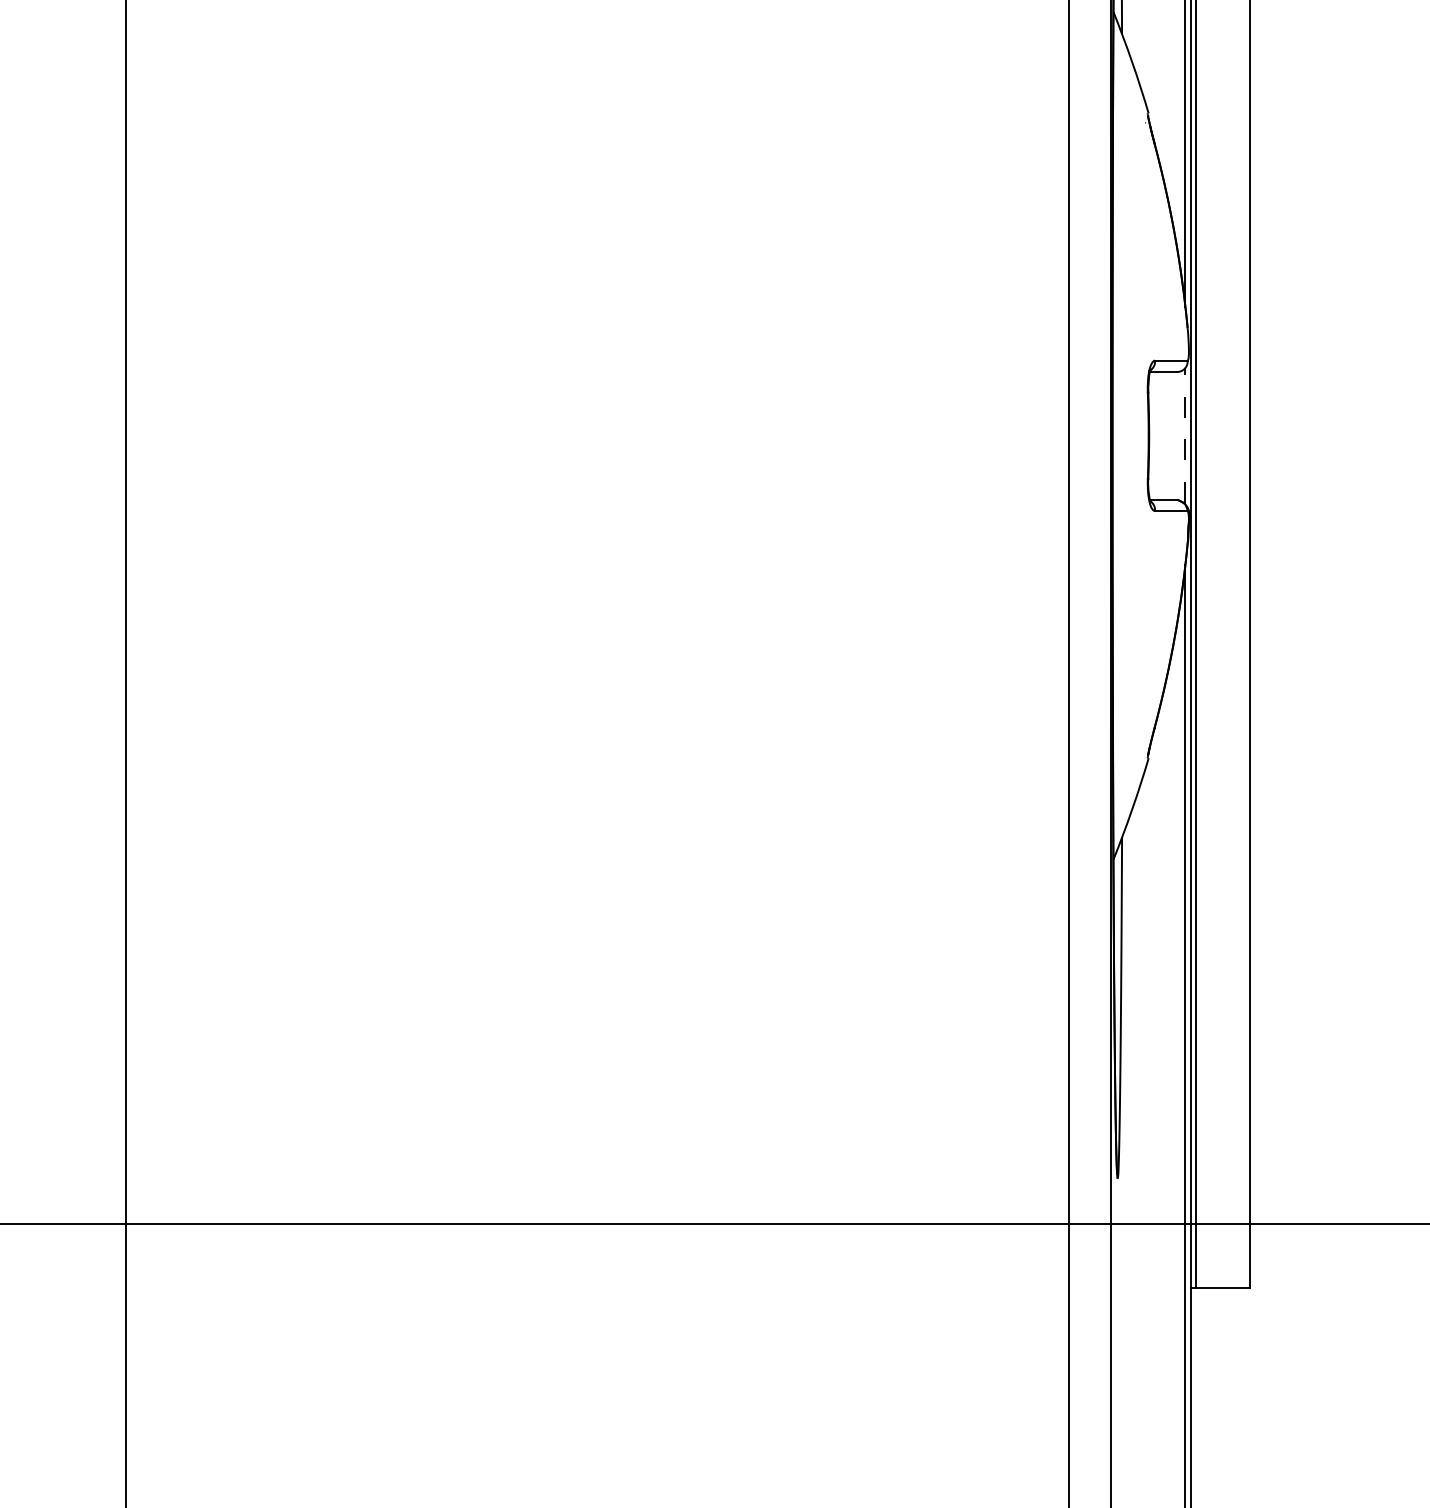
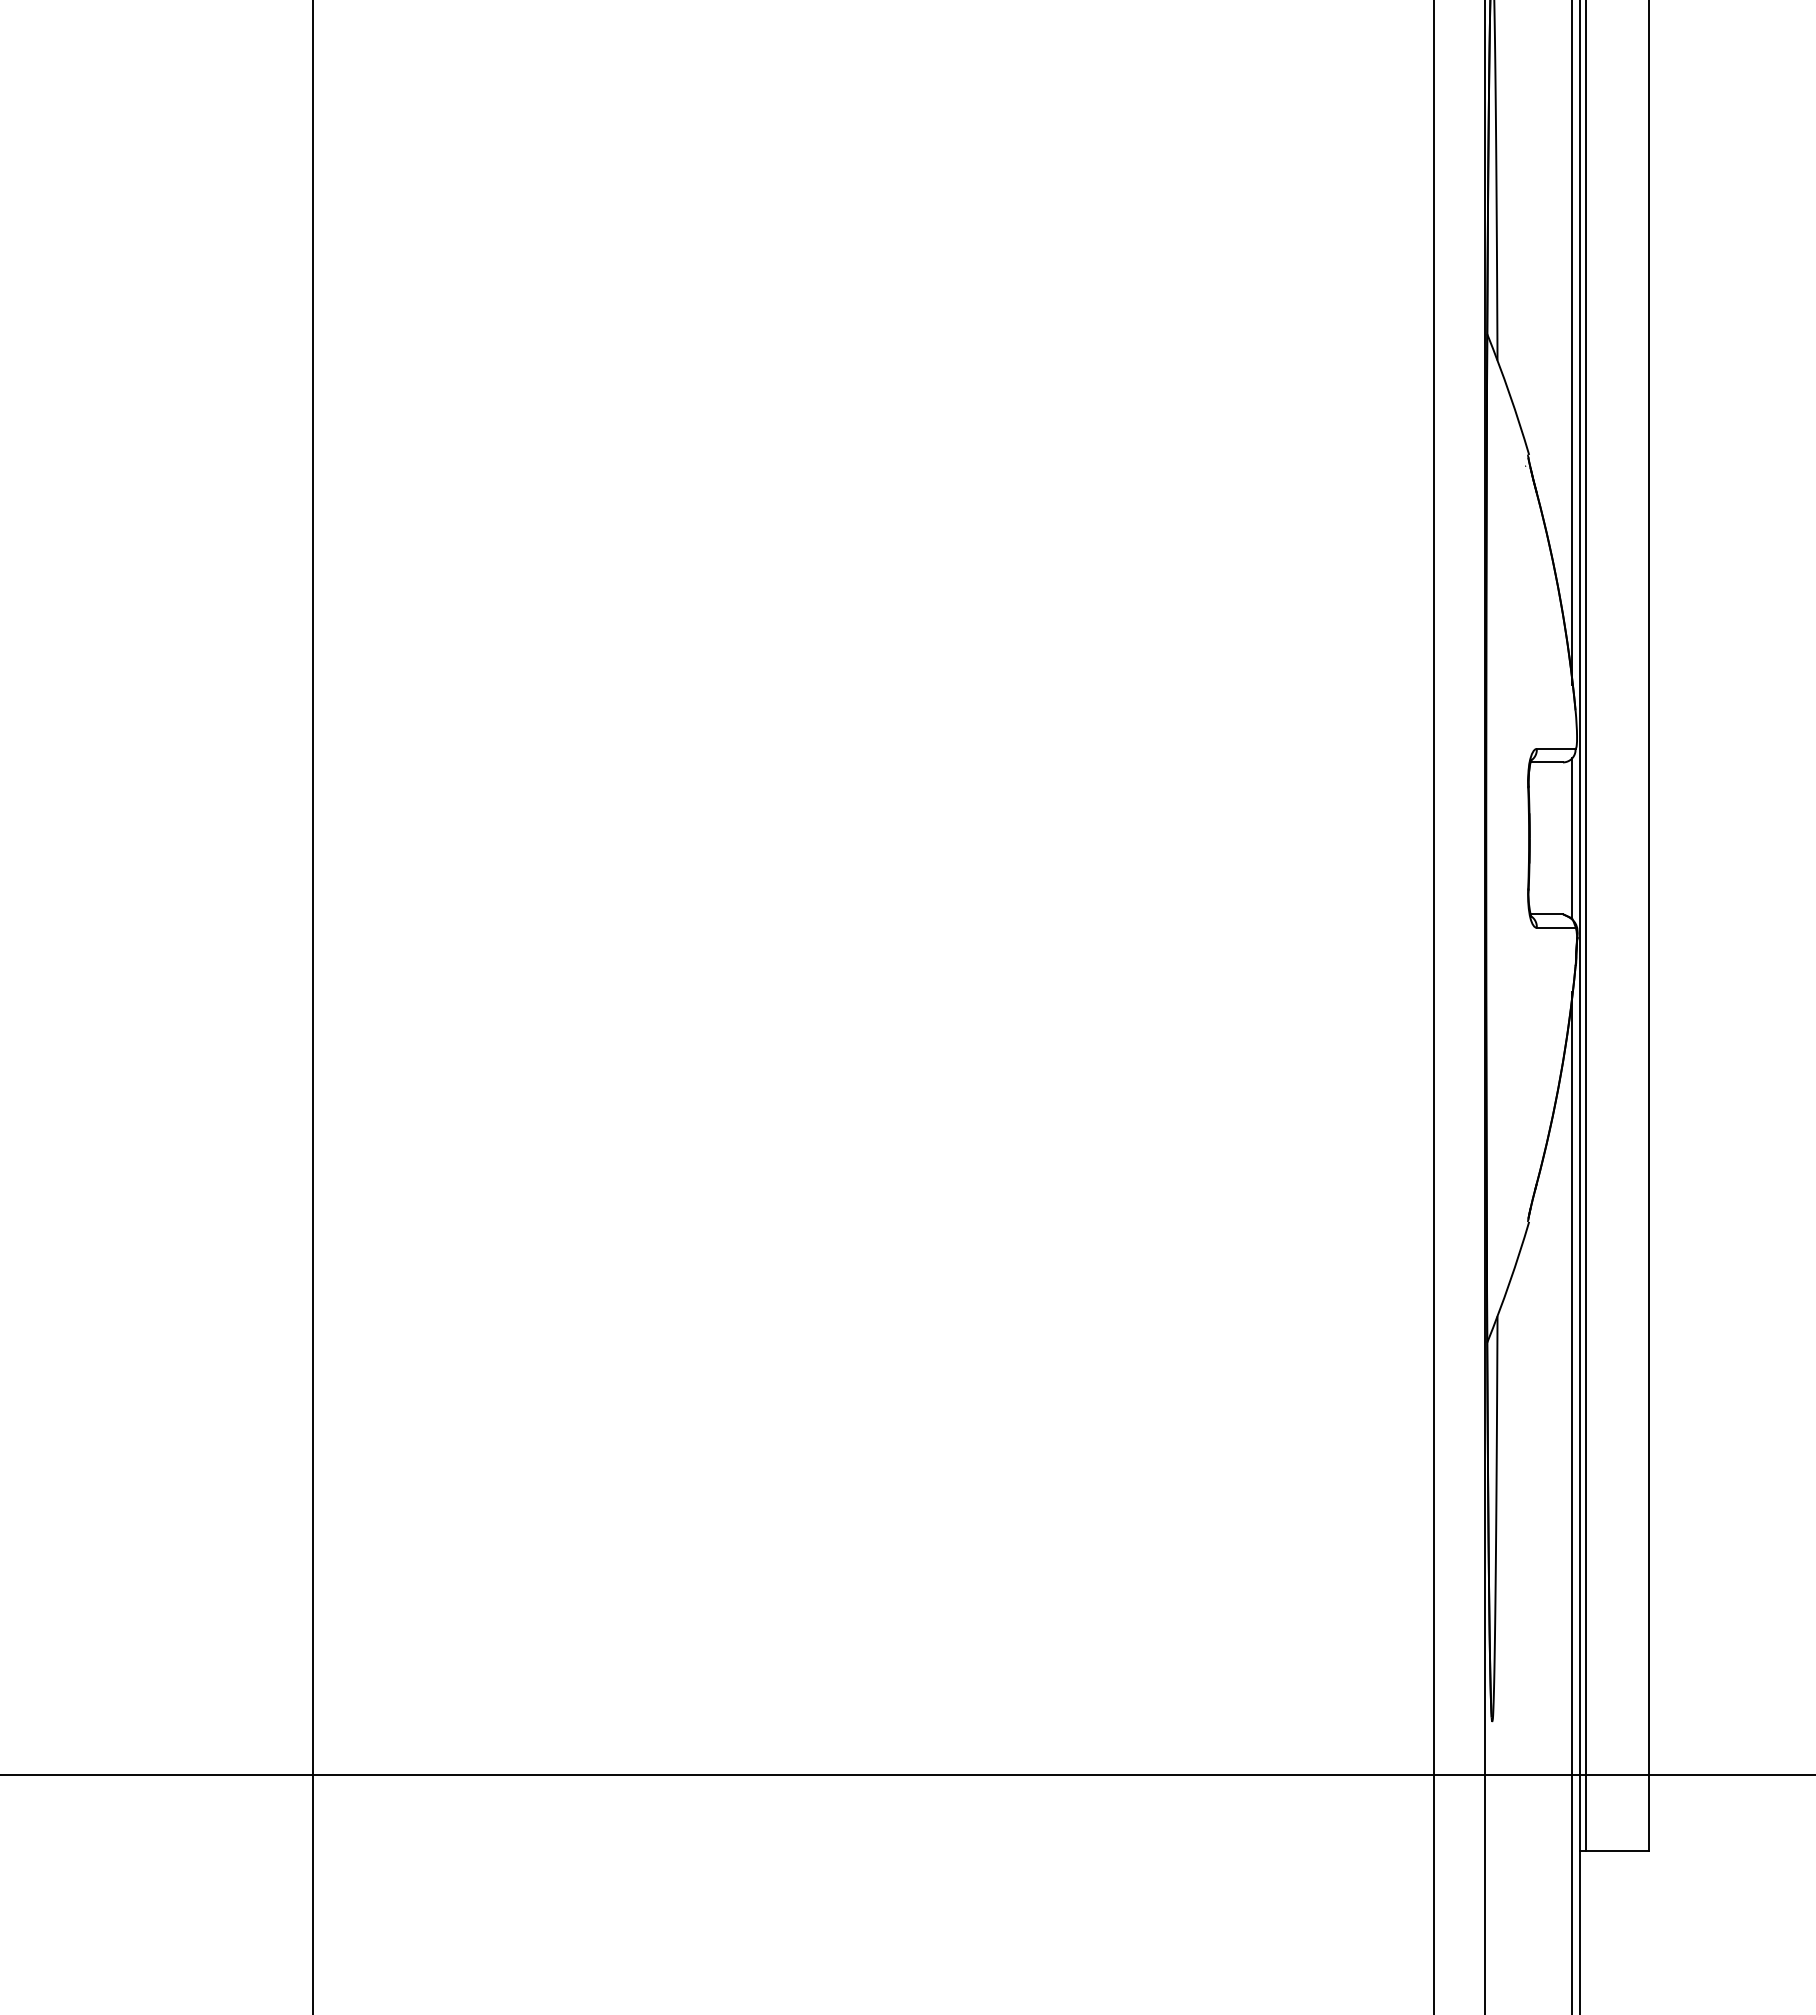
line: (1185, 435) -> (1572, 838), dashed -> solid

